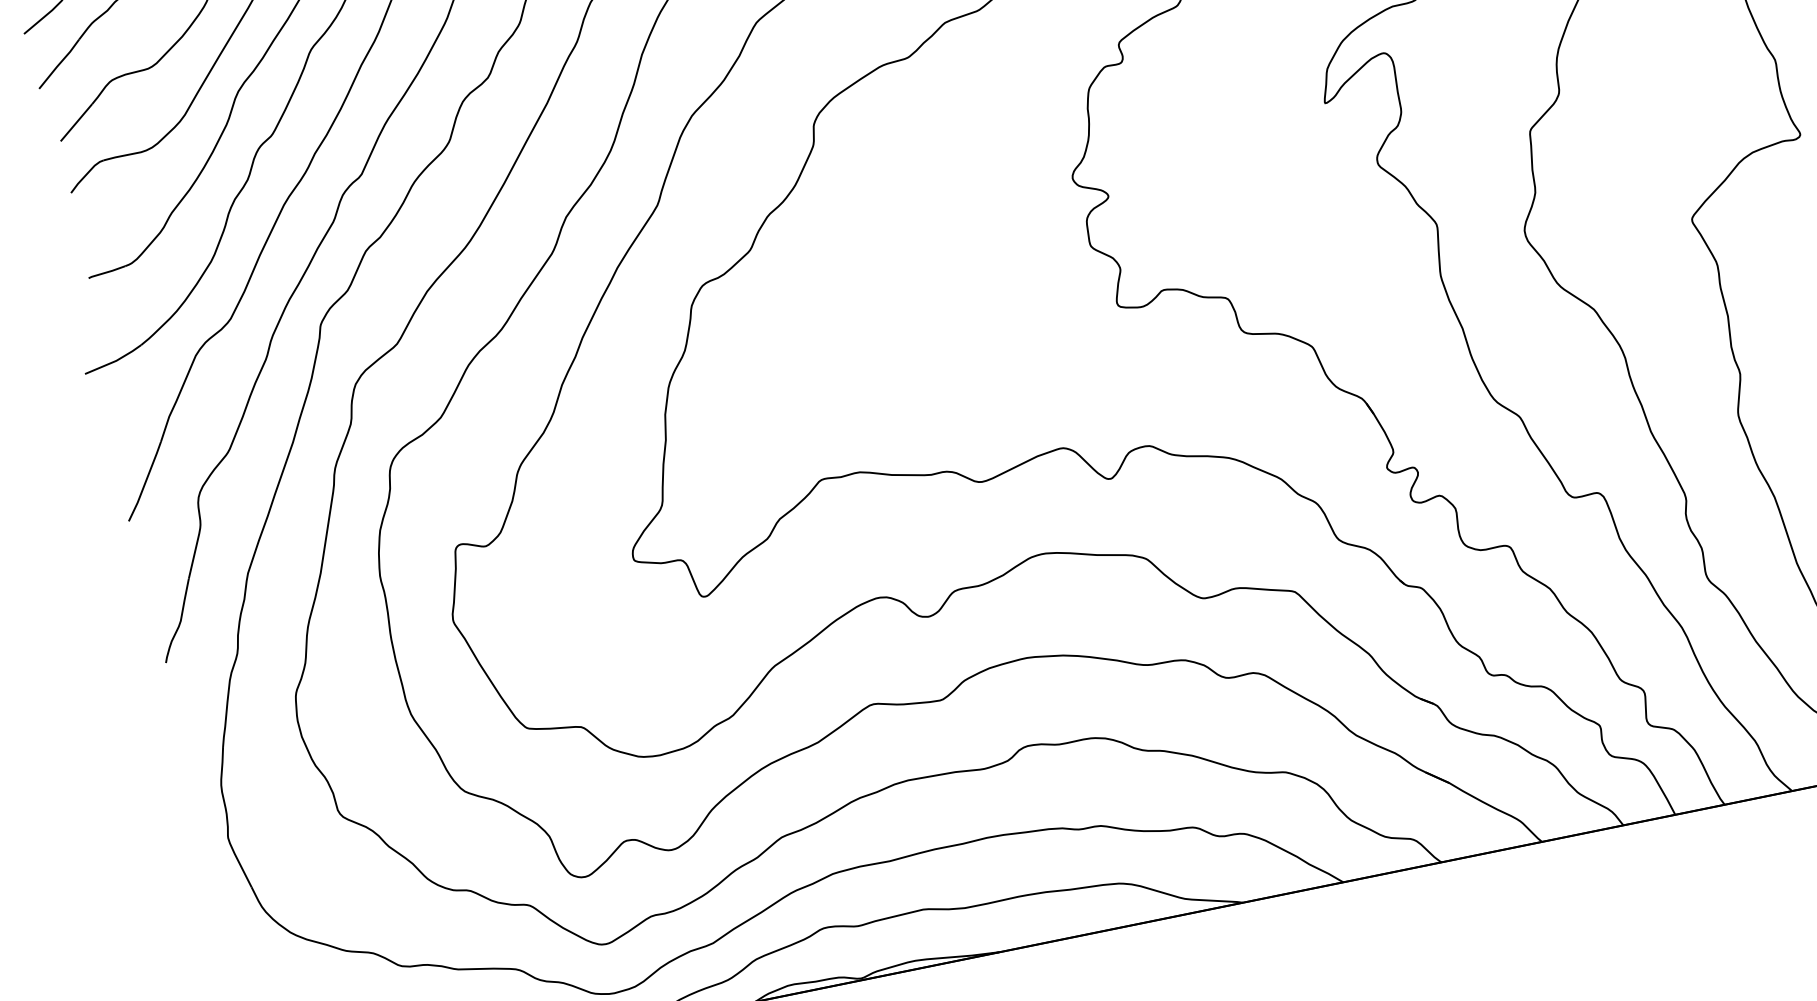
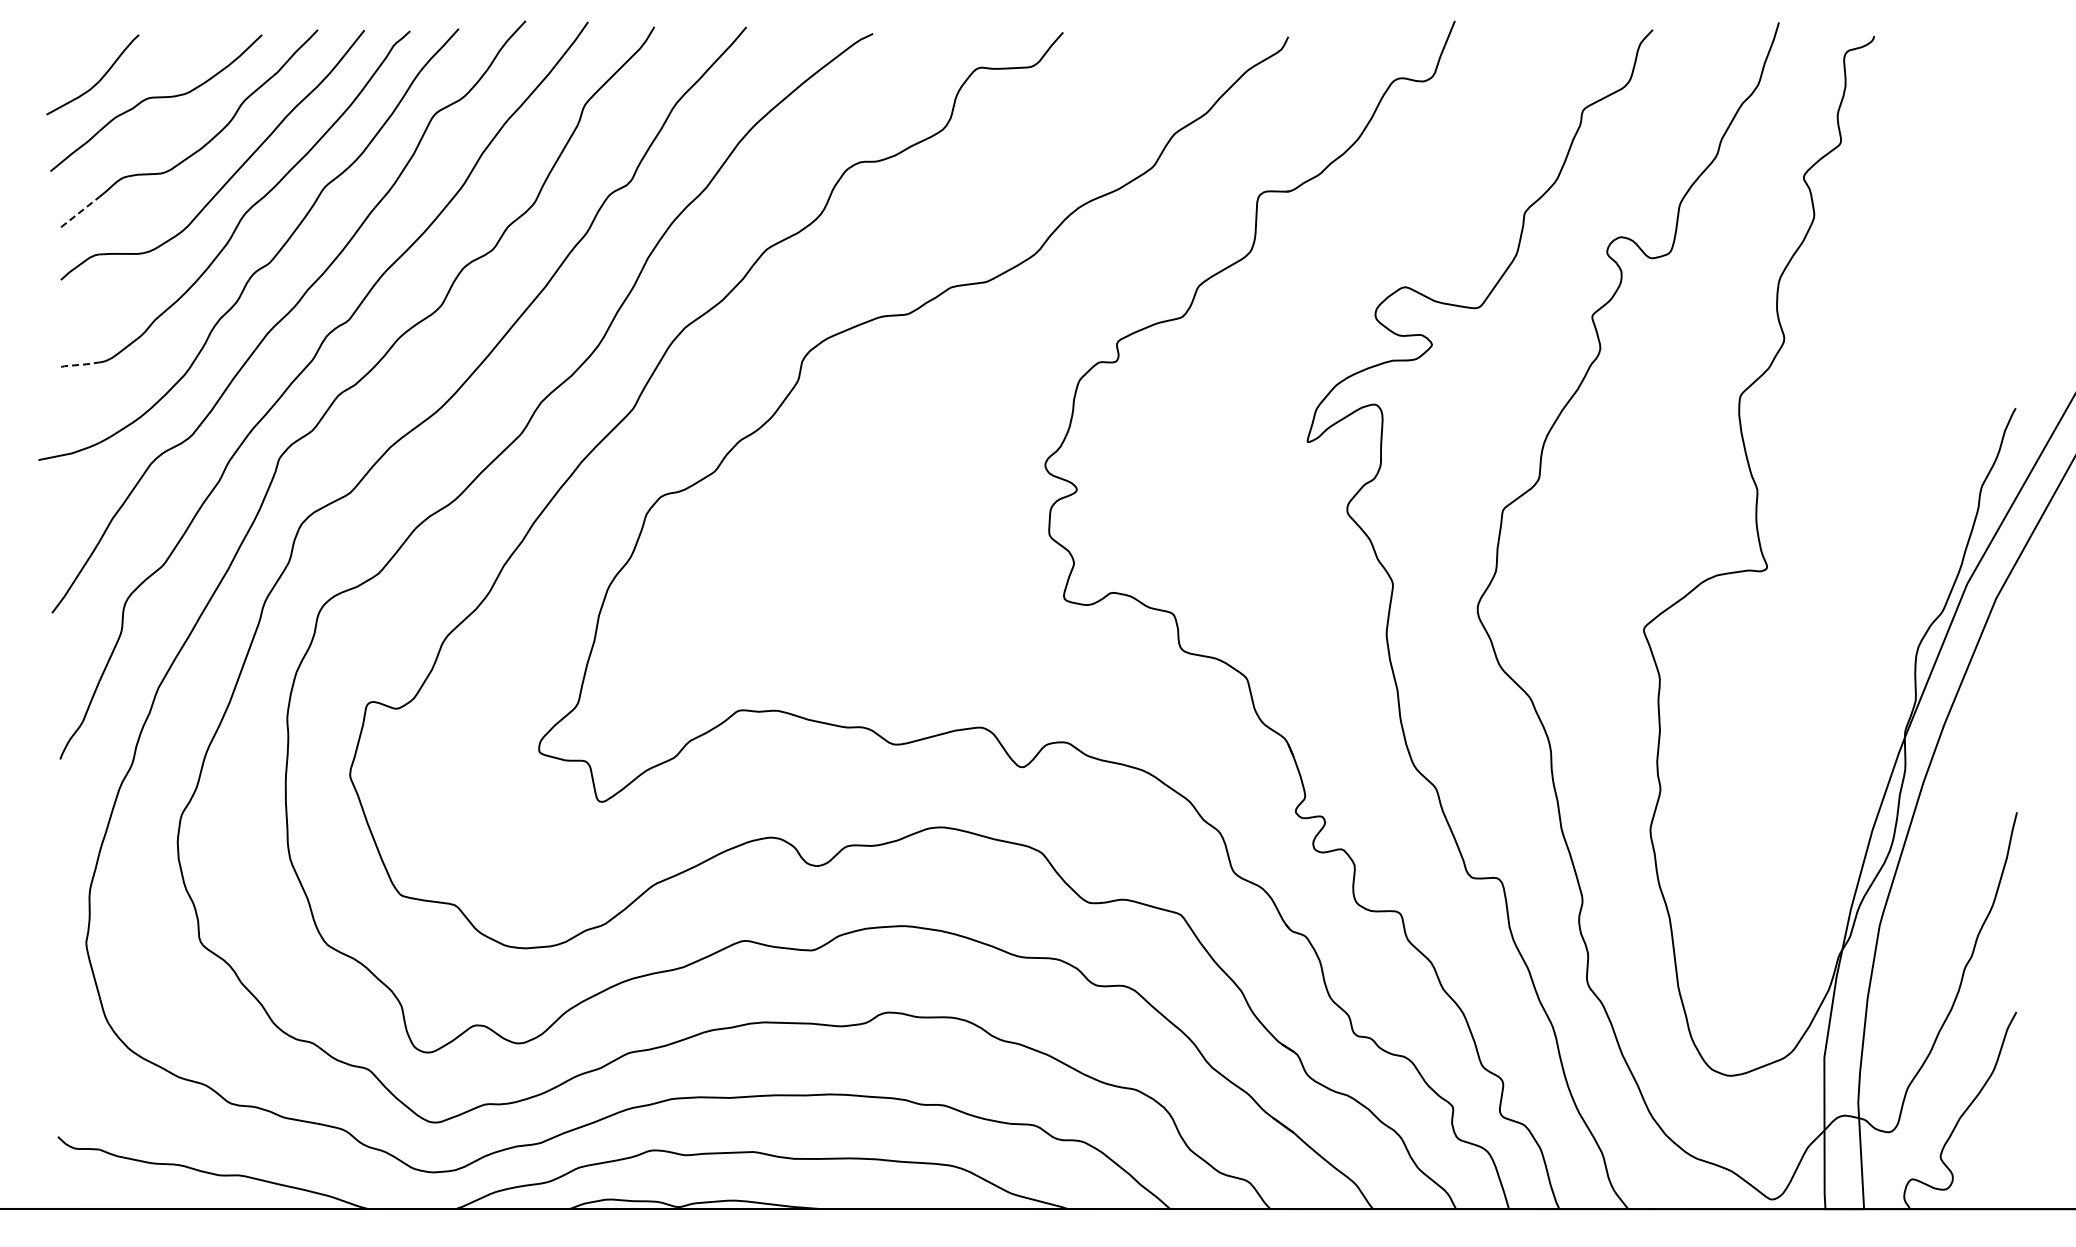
line: (76, 122) -> (80, 211), solid -> dashed
line: (107, 271) -> (80, 364), solid -> dashed

